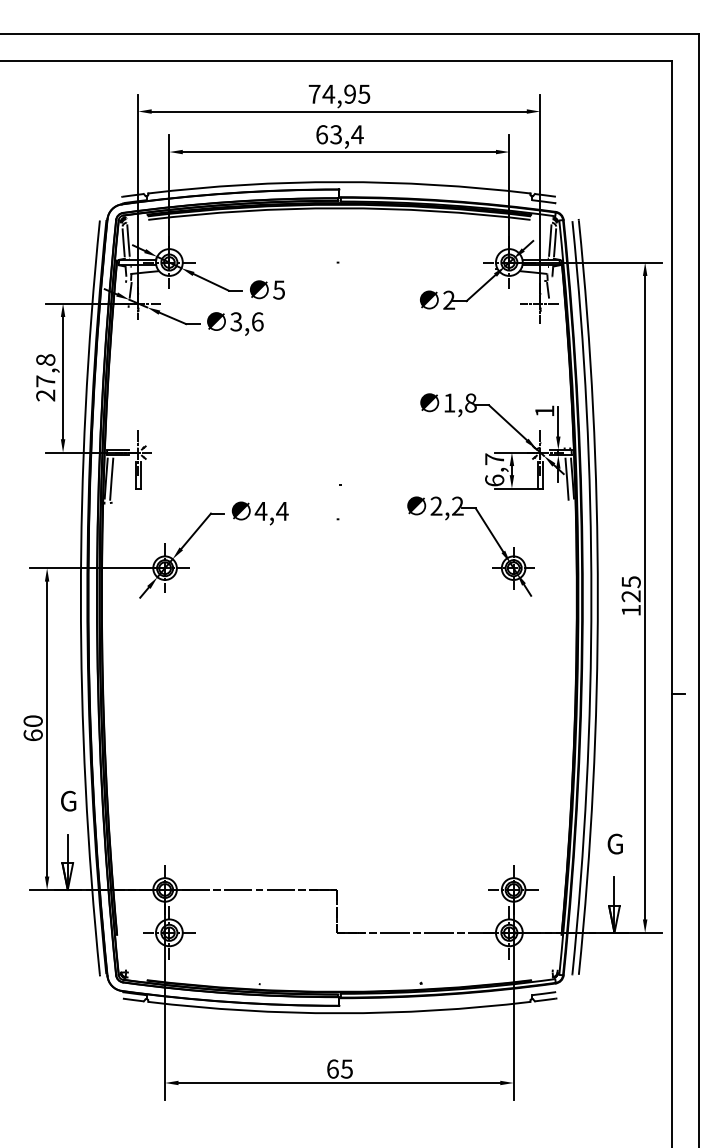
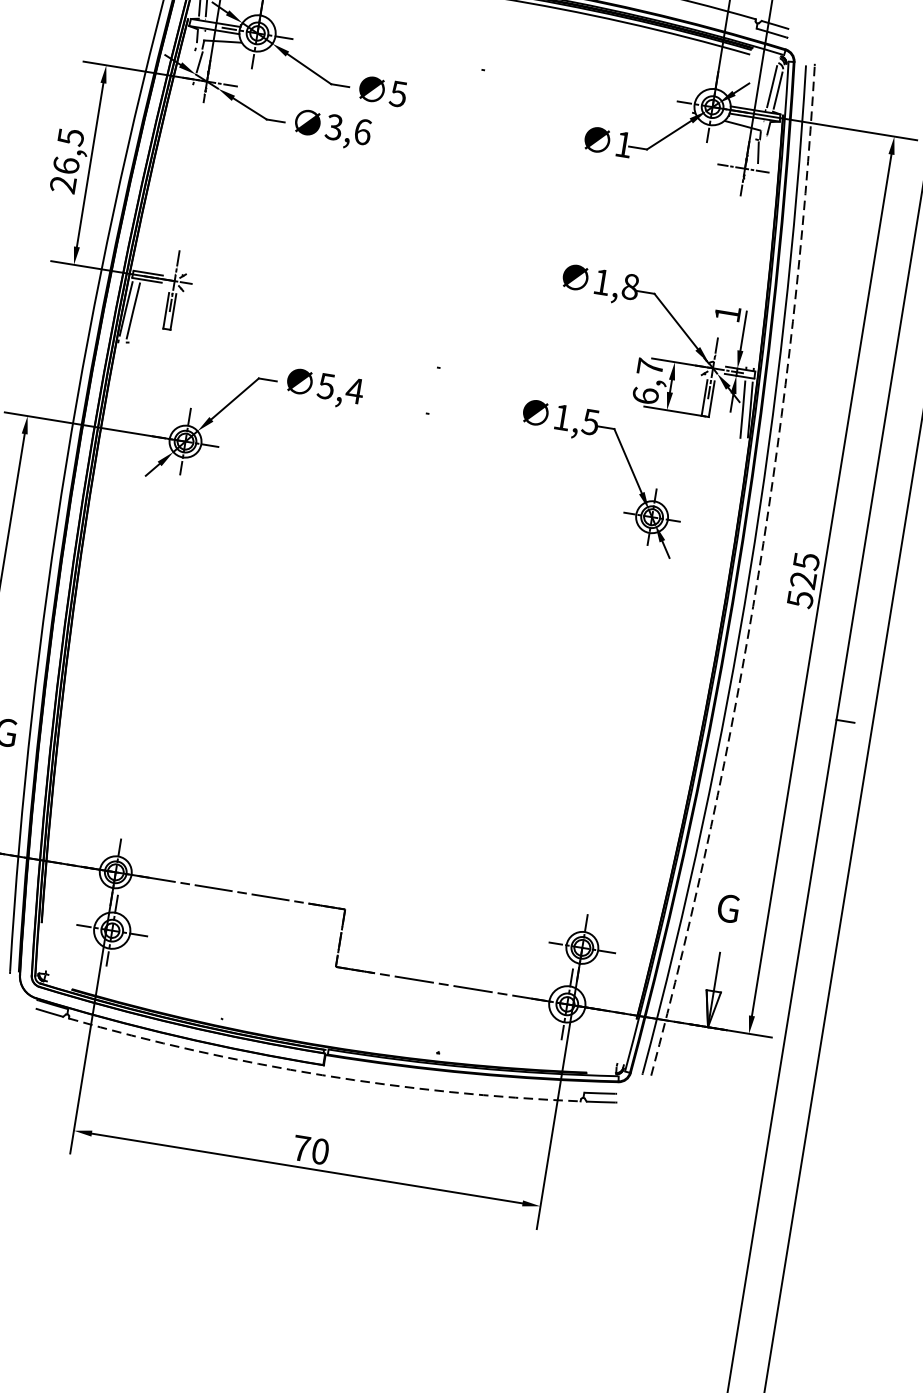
text: (449, 299) -> (624, 143), 2 -> 1
text: (45, 370) -> (68, 151), 27,8 -> 26,5
text: (446, 505) -> (575, 418), 2,2 -> 1,5
text: (260, 511) -> (325, 386), 4,4 -> 5,4
arc: (597, 597) -> (757, 574), solid -> dashed
text: (630, 610) -> (799, 599), 125 -> 525
arc: (339, 1013) -> (322, 1075), solid -> dashed
text: (339, 1068) -> (310, 1149), 65 -> 70

